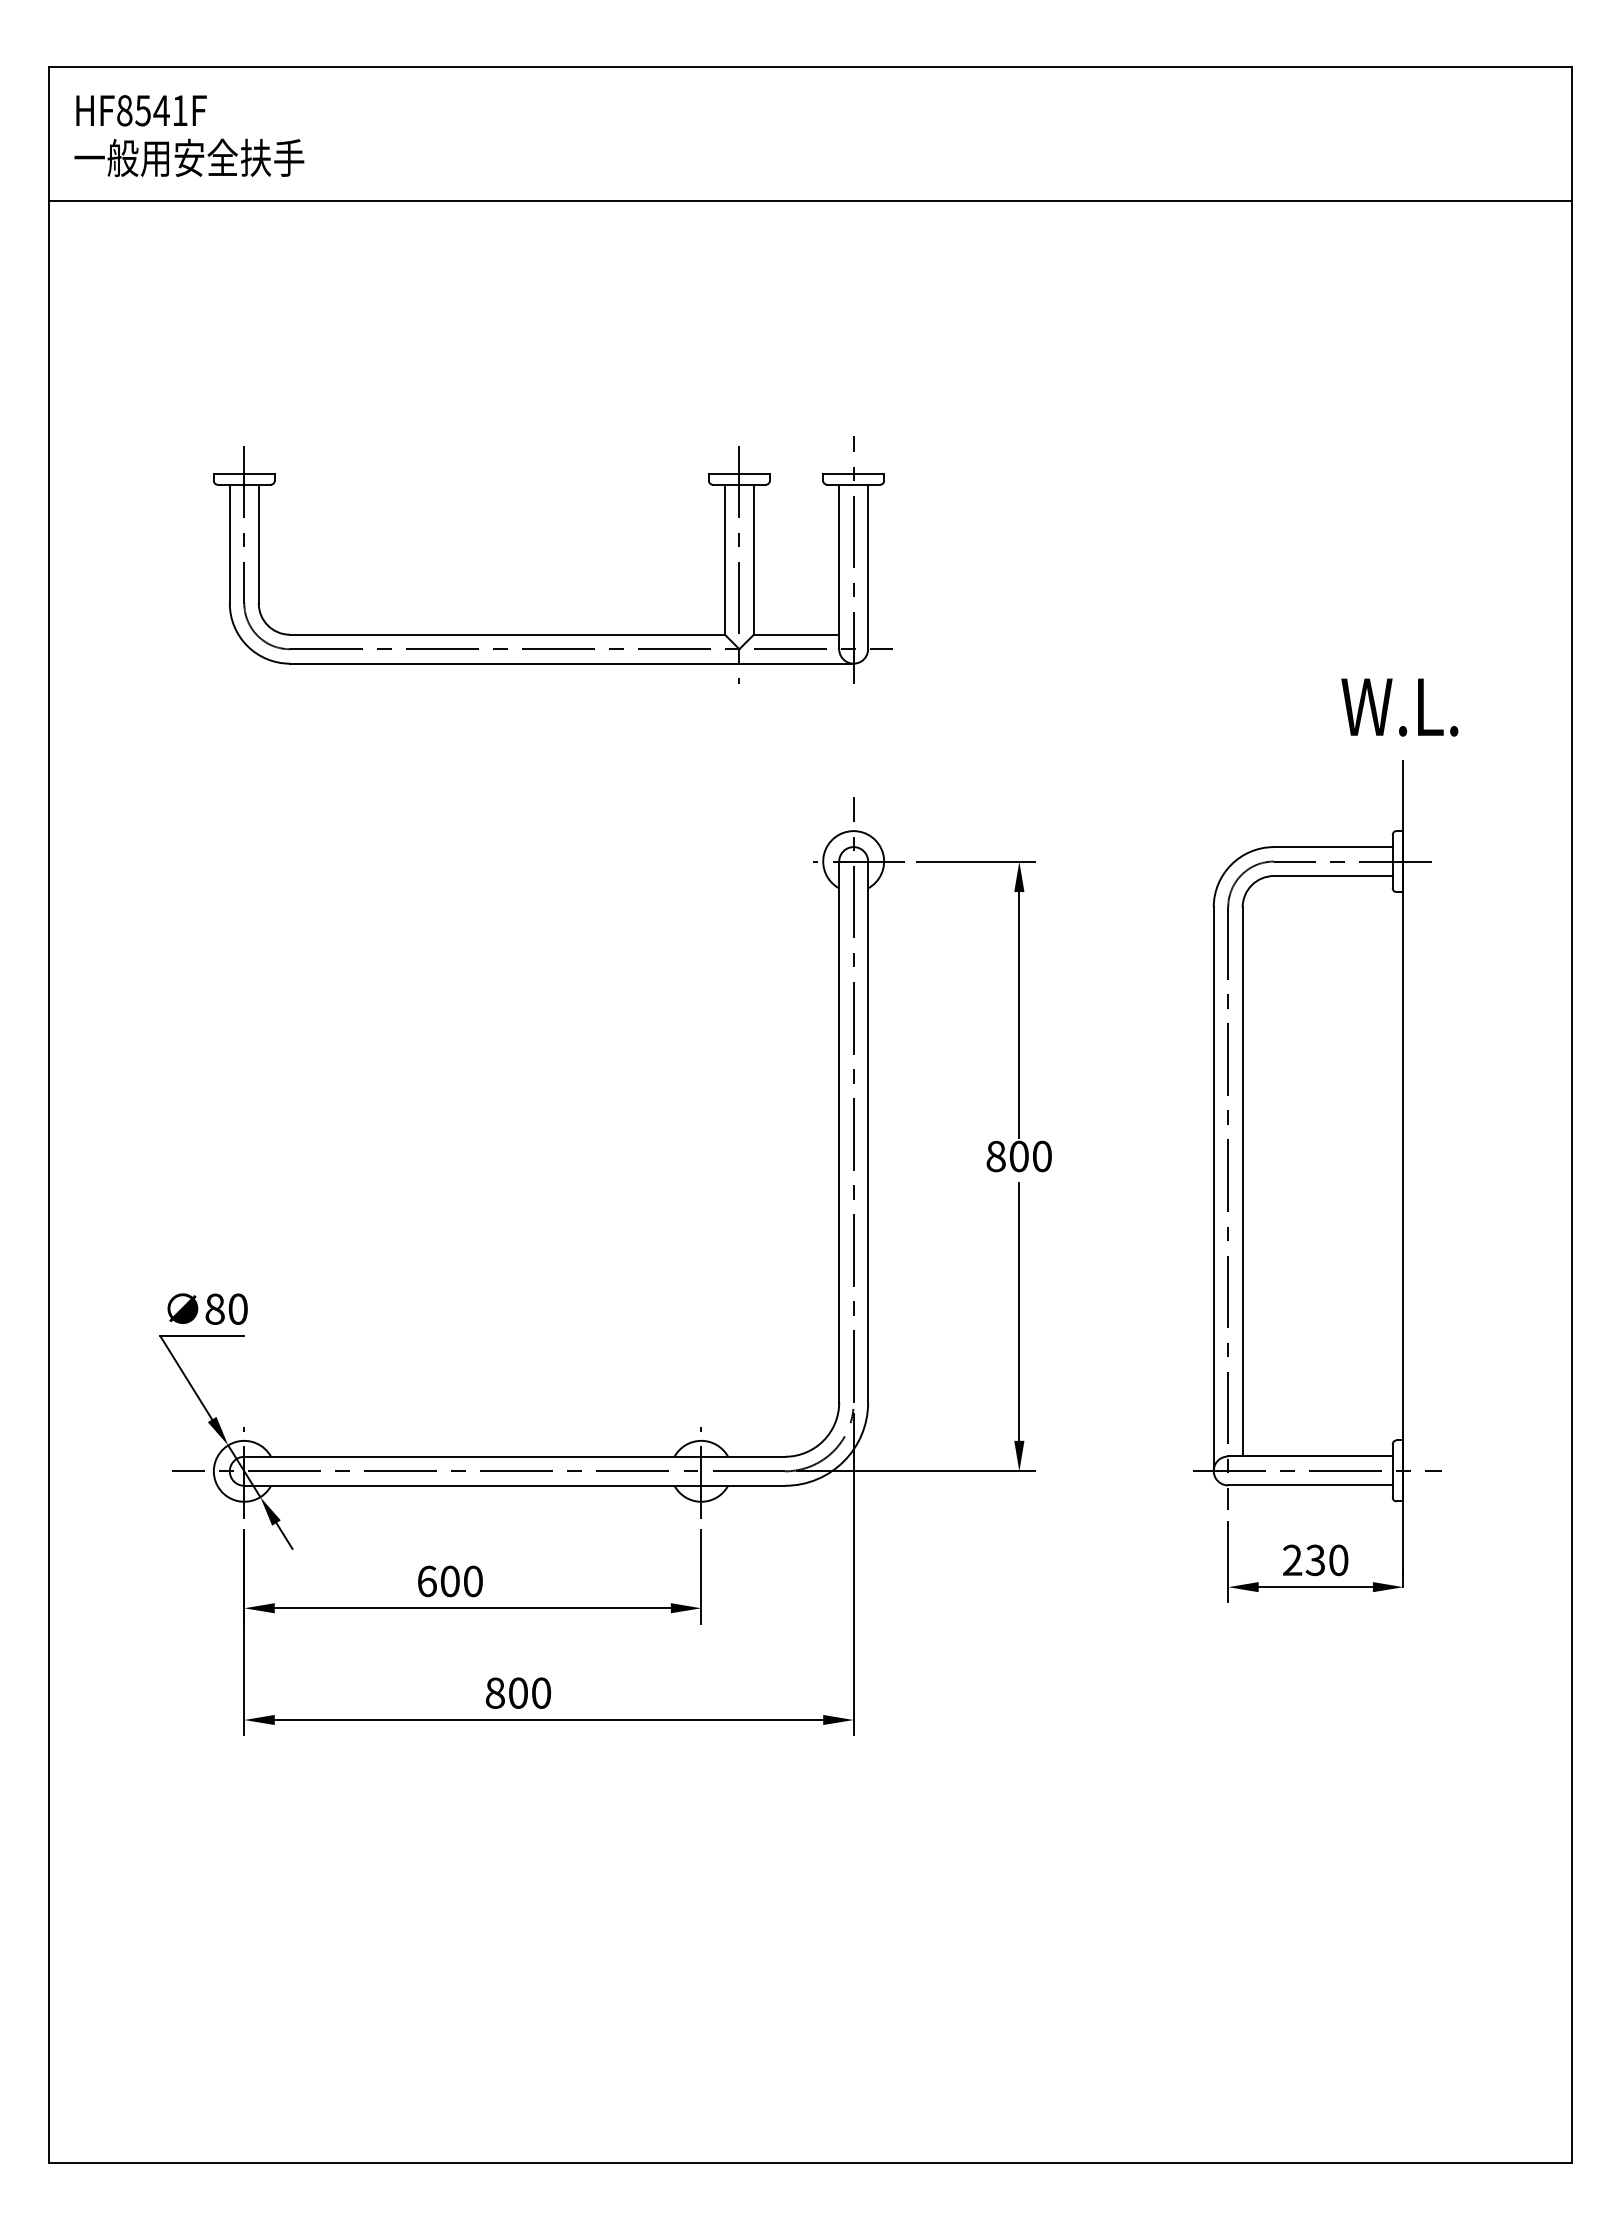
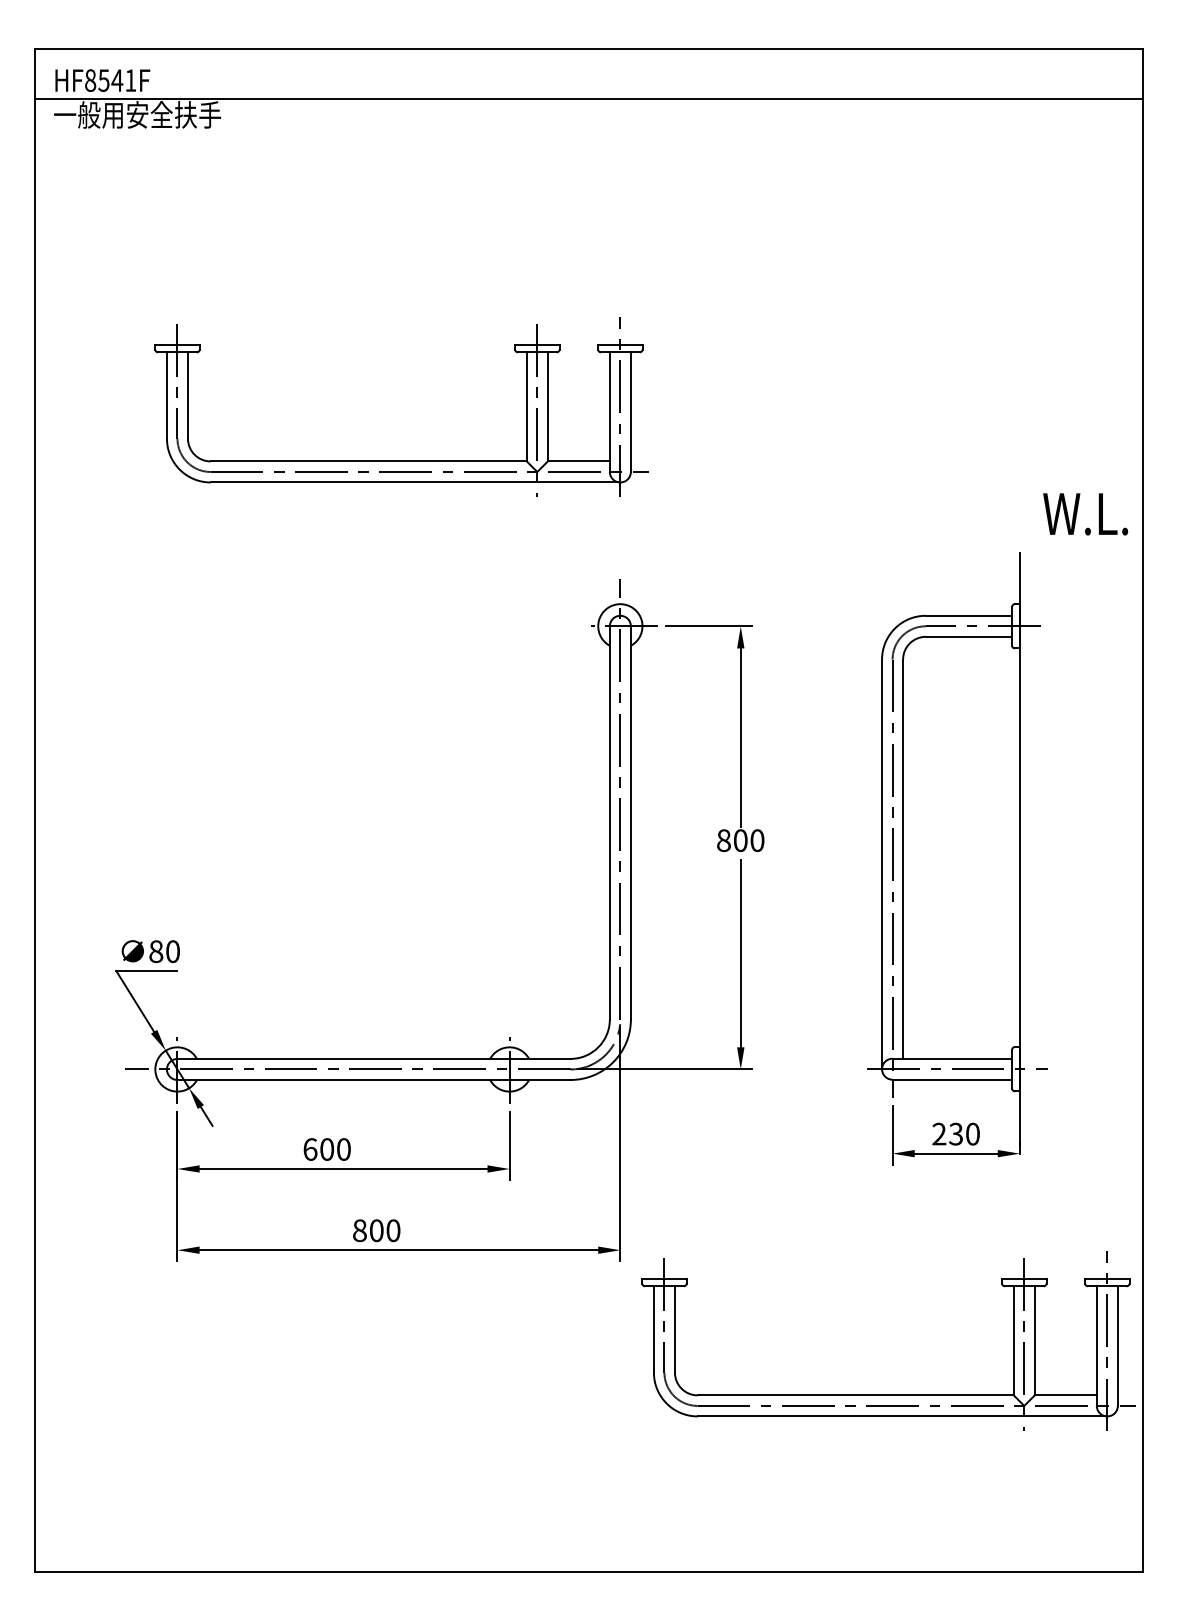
line: (810, 200) -> (589, 98), moved
text: (1399, 707) -> (1085, 514), moved
part: (1222, 1919) -> (888, 1395), added

